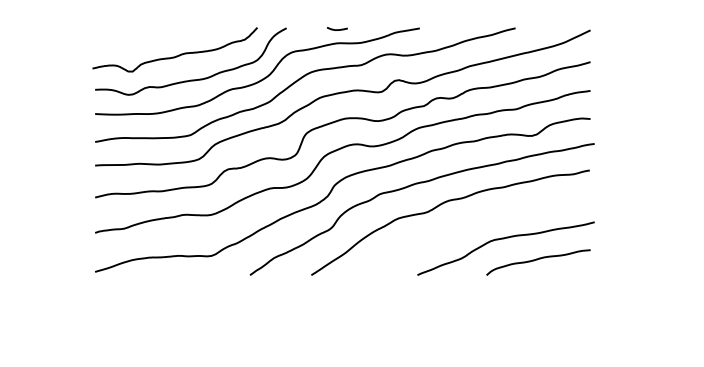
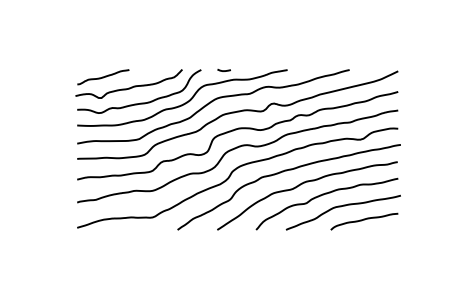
curve: (336, 29) -> (223, 70), moved
curve: (135, 39) -> (103, 77), added
curve: (475, 222) -> (323, 195), added

